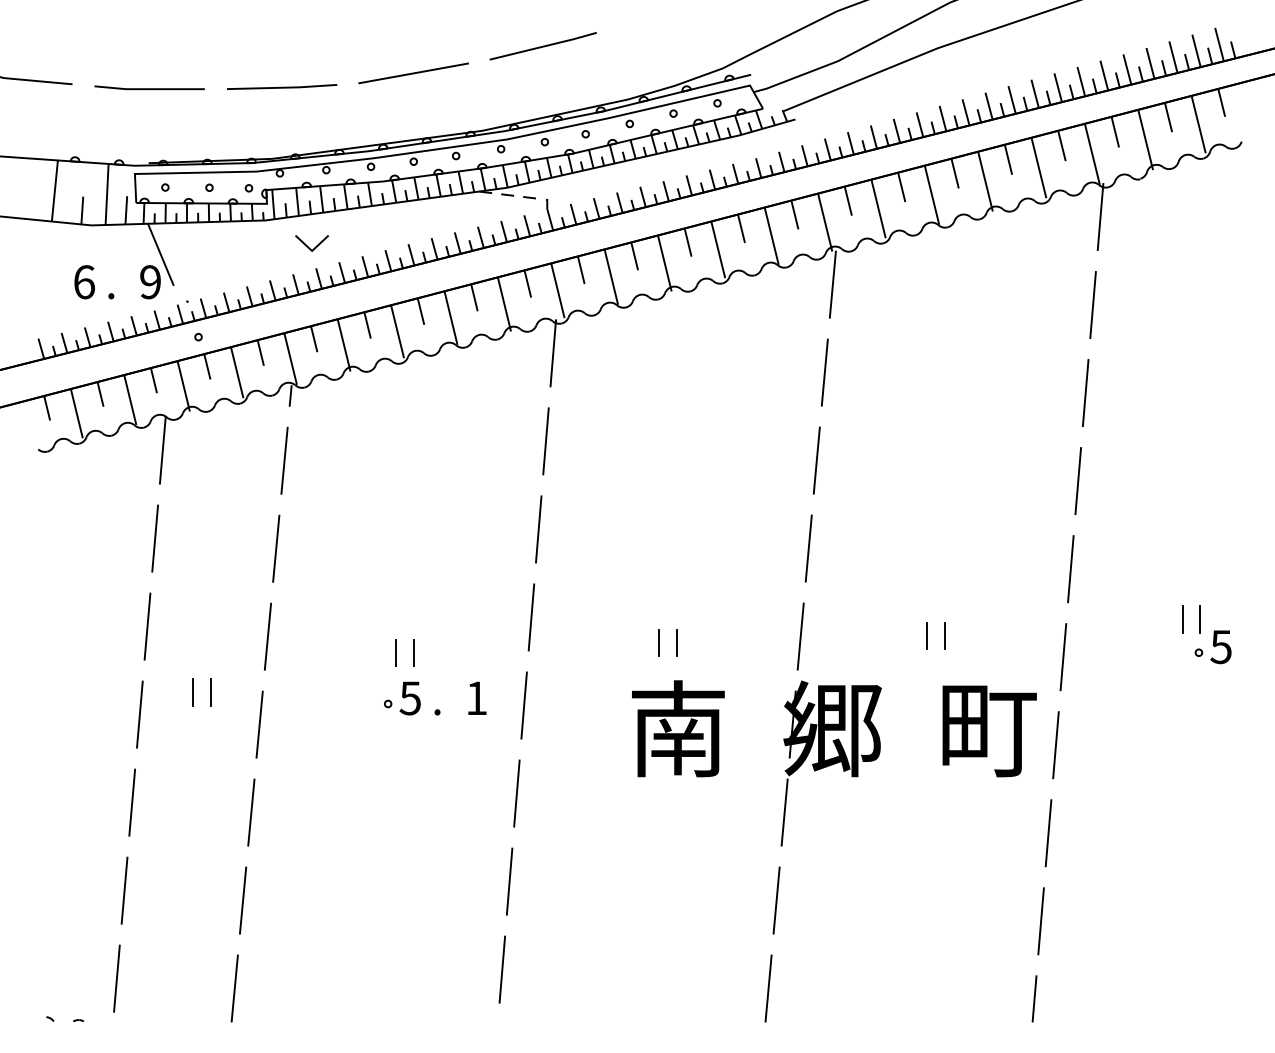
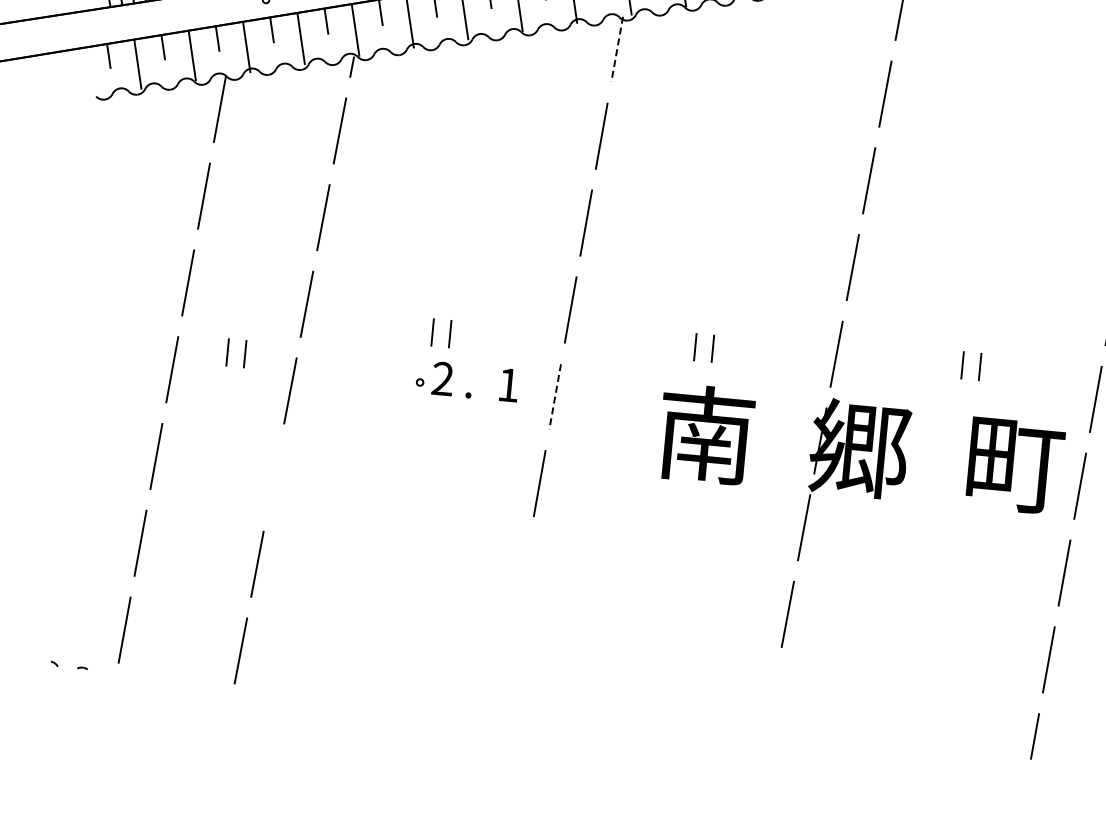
line: (553, 353) -> (617, 49), solid -> dashed
text: (409, 698) -> (441, 379), 5 -> 2
line: (524, 706) -> (555, 397), solid -> dashed
line: (251, 812) -> (274, 477), removed
line: (509, 881) -> (524, 570), removed
line: (502, 969) -> (508, 657), removed
line: (768, 988) -> (771, 701), removed

